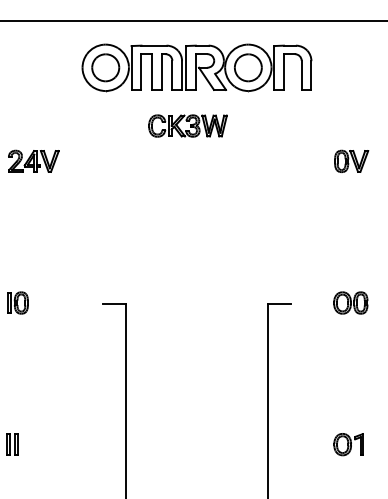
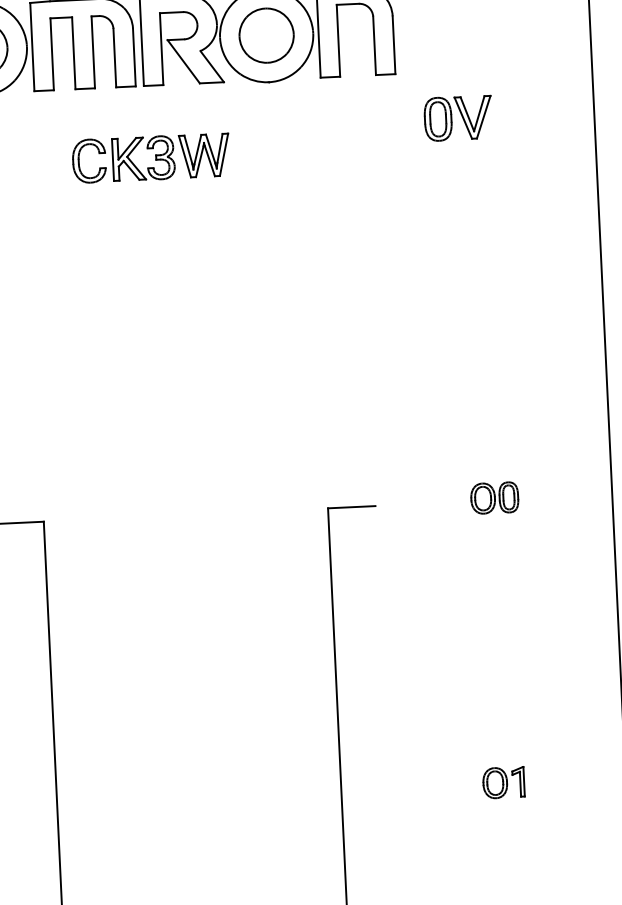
part: (351, 160) -> (457, 116), moved
part: (350, 302) -> (493, 497), size x0.7
part: (348, 444) -> (503, 782), size x0.7

